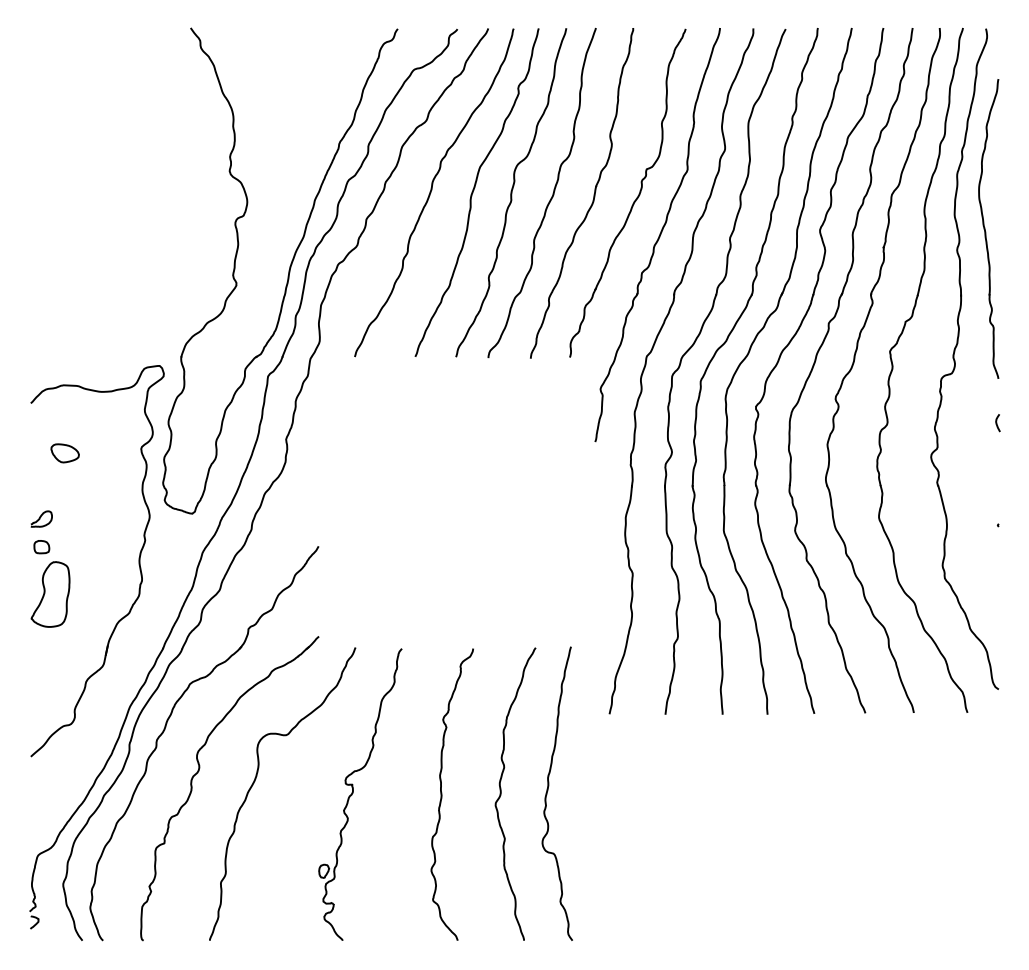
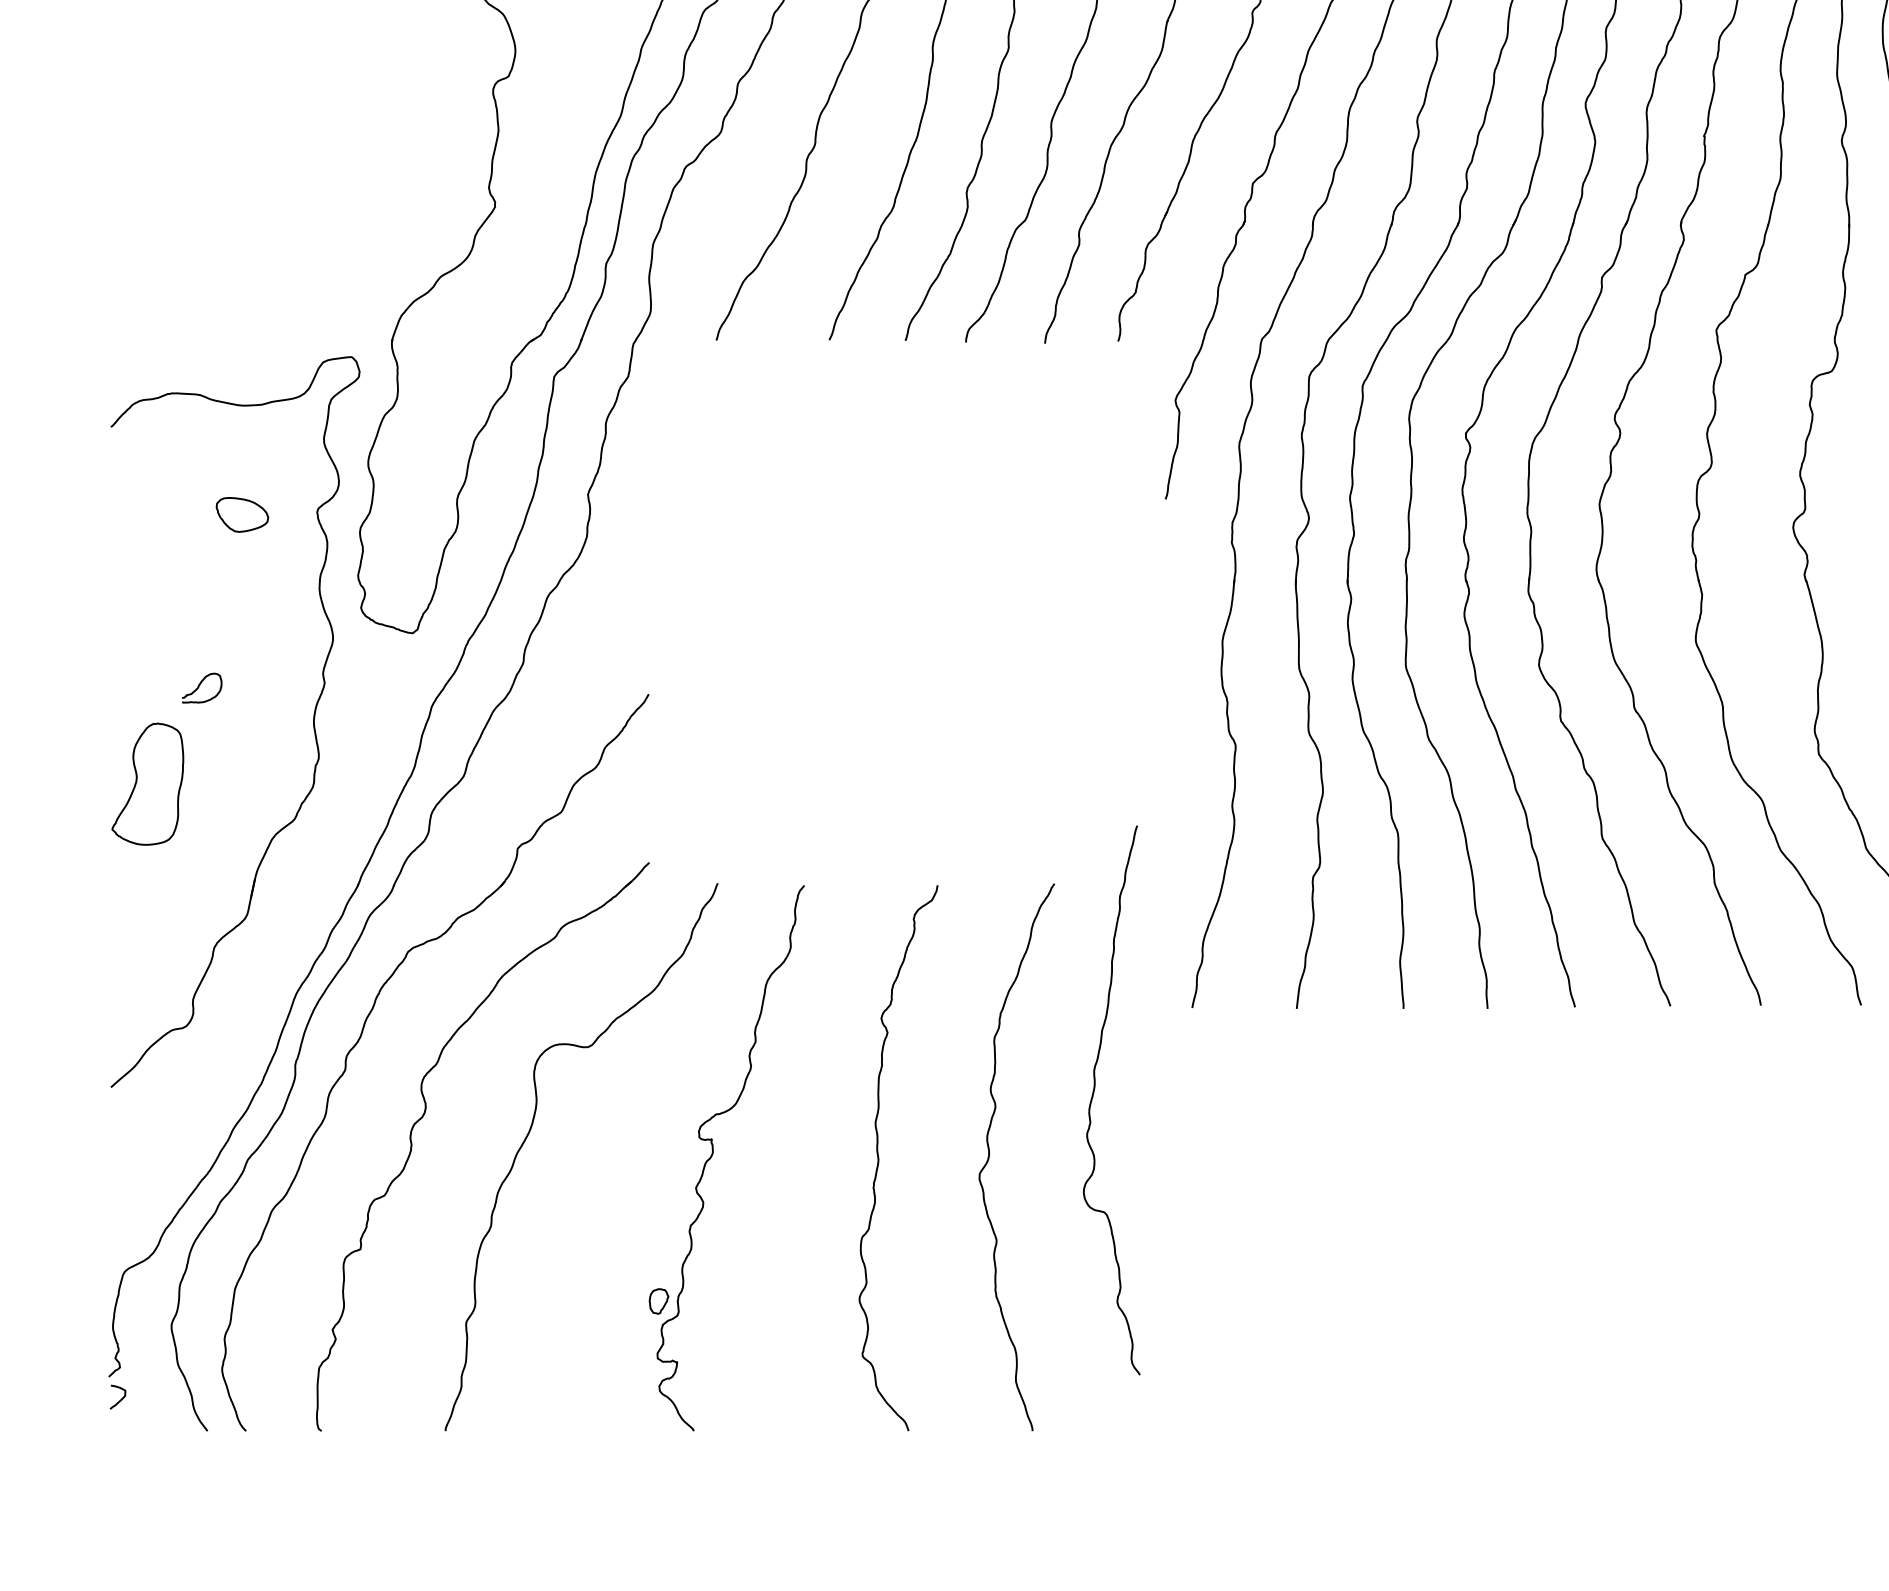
part: (64, 453) -> (241, 515), moved
curve: (41, 517) -> (201, 685), moved
part: (41, 547) -> (130, 696), removed
curve: (548, 790) -> (1095, 1094), moved

